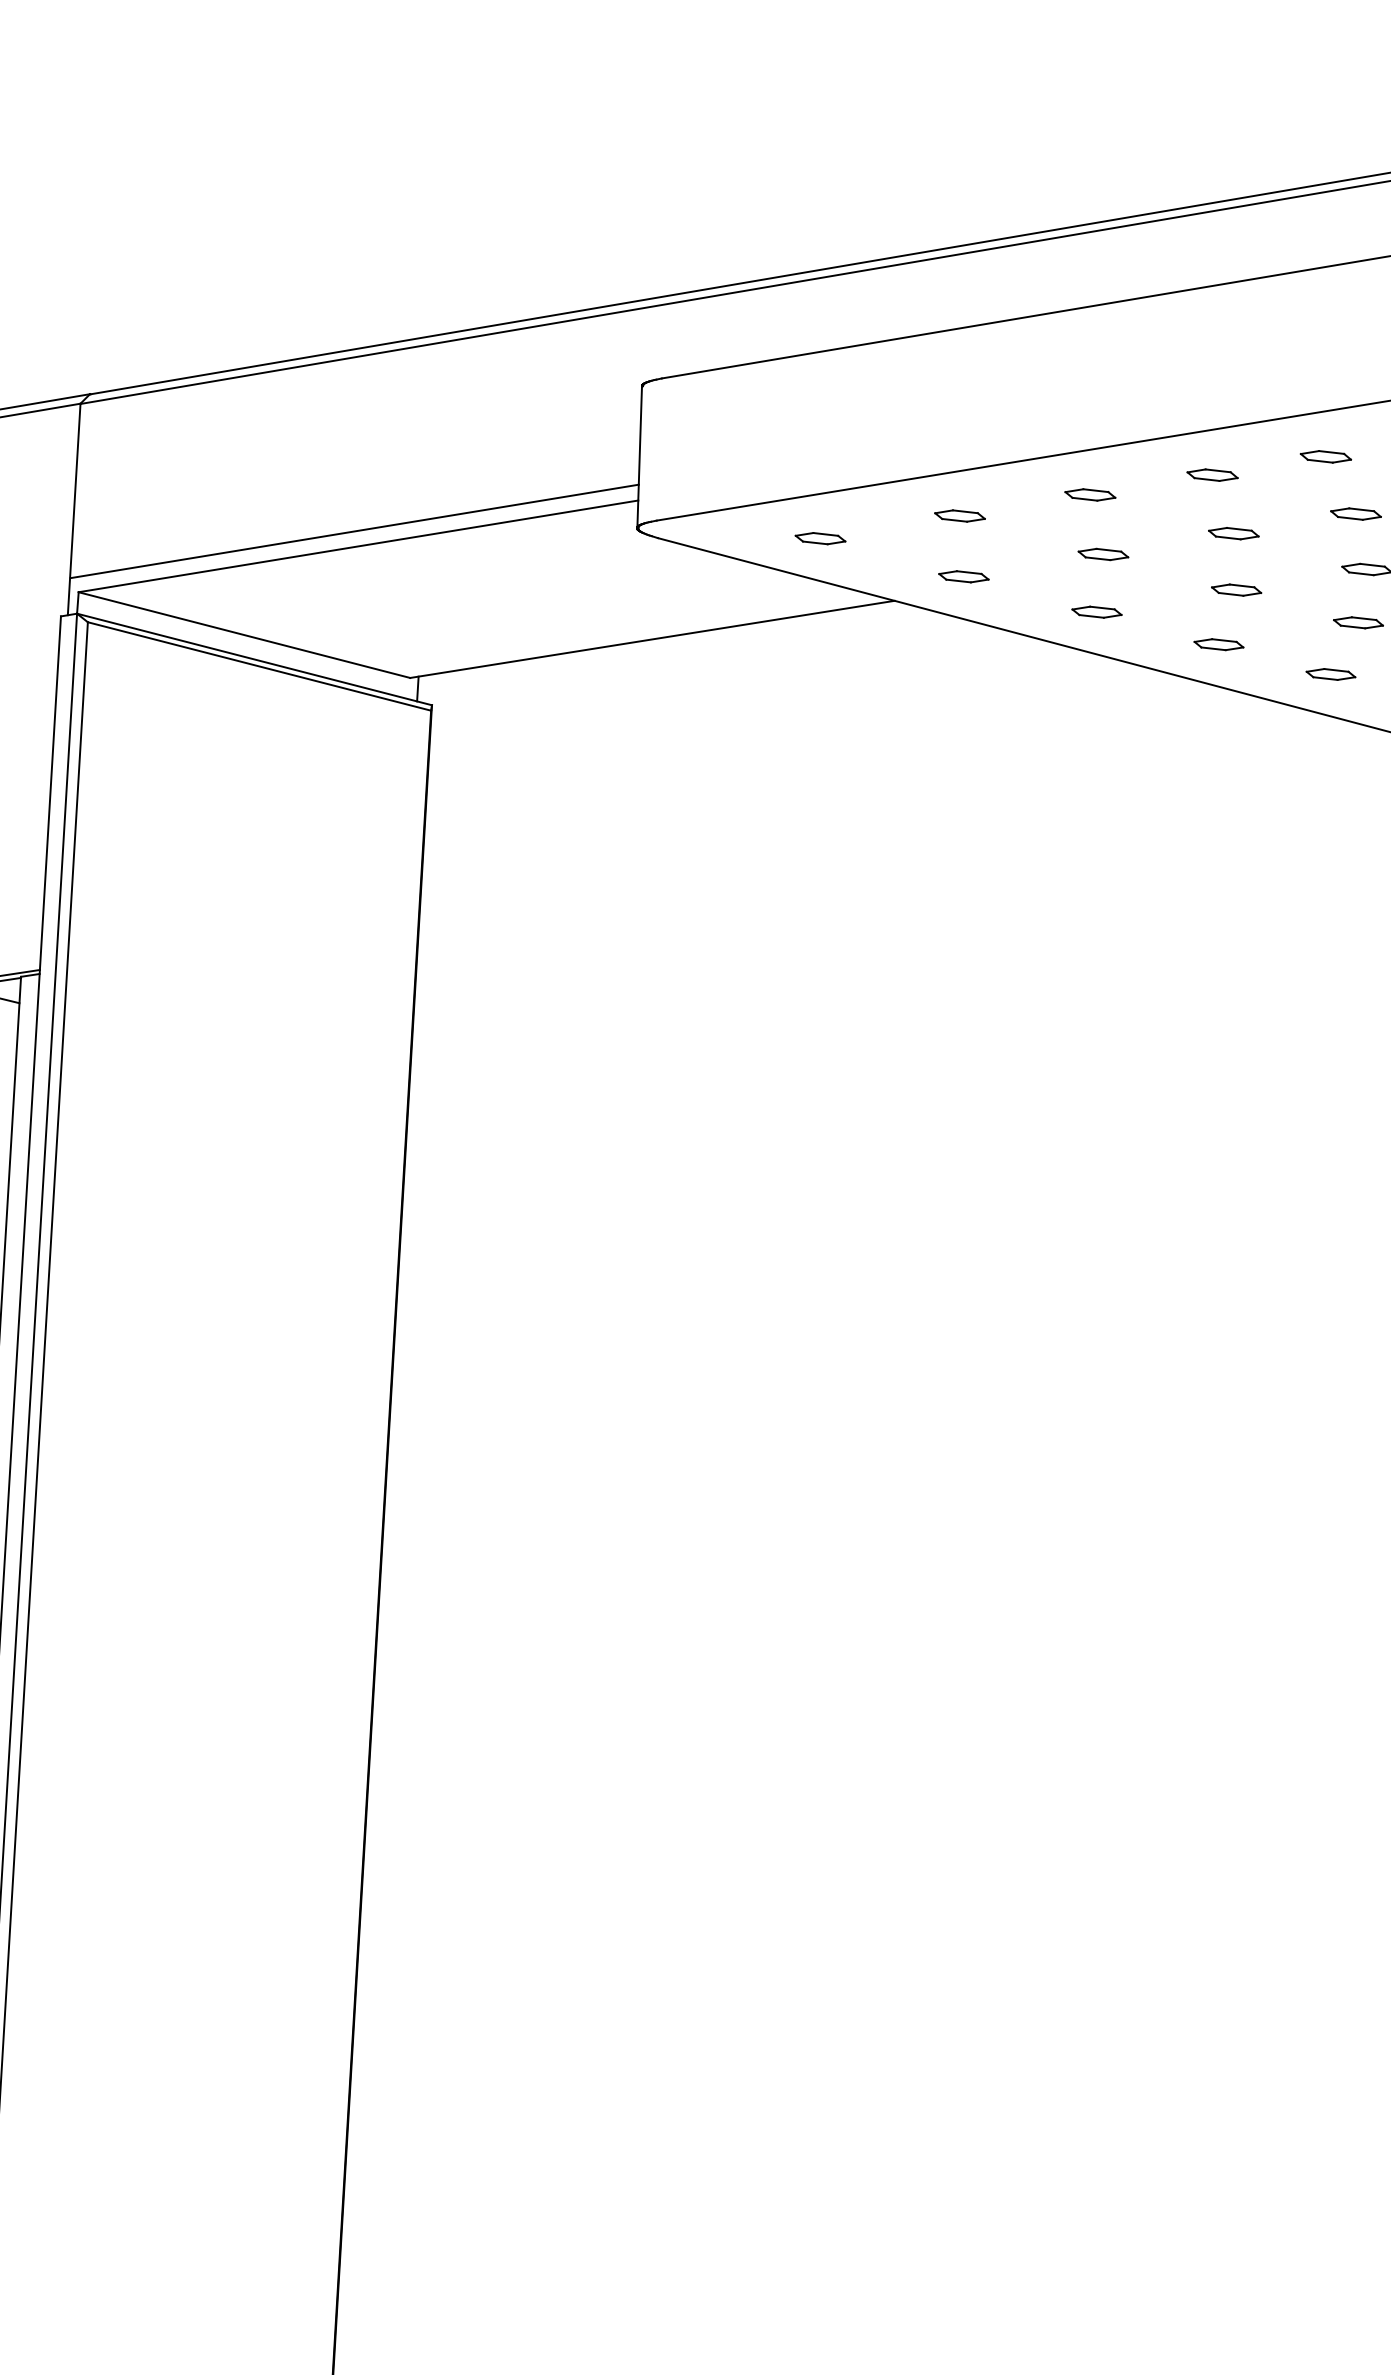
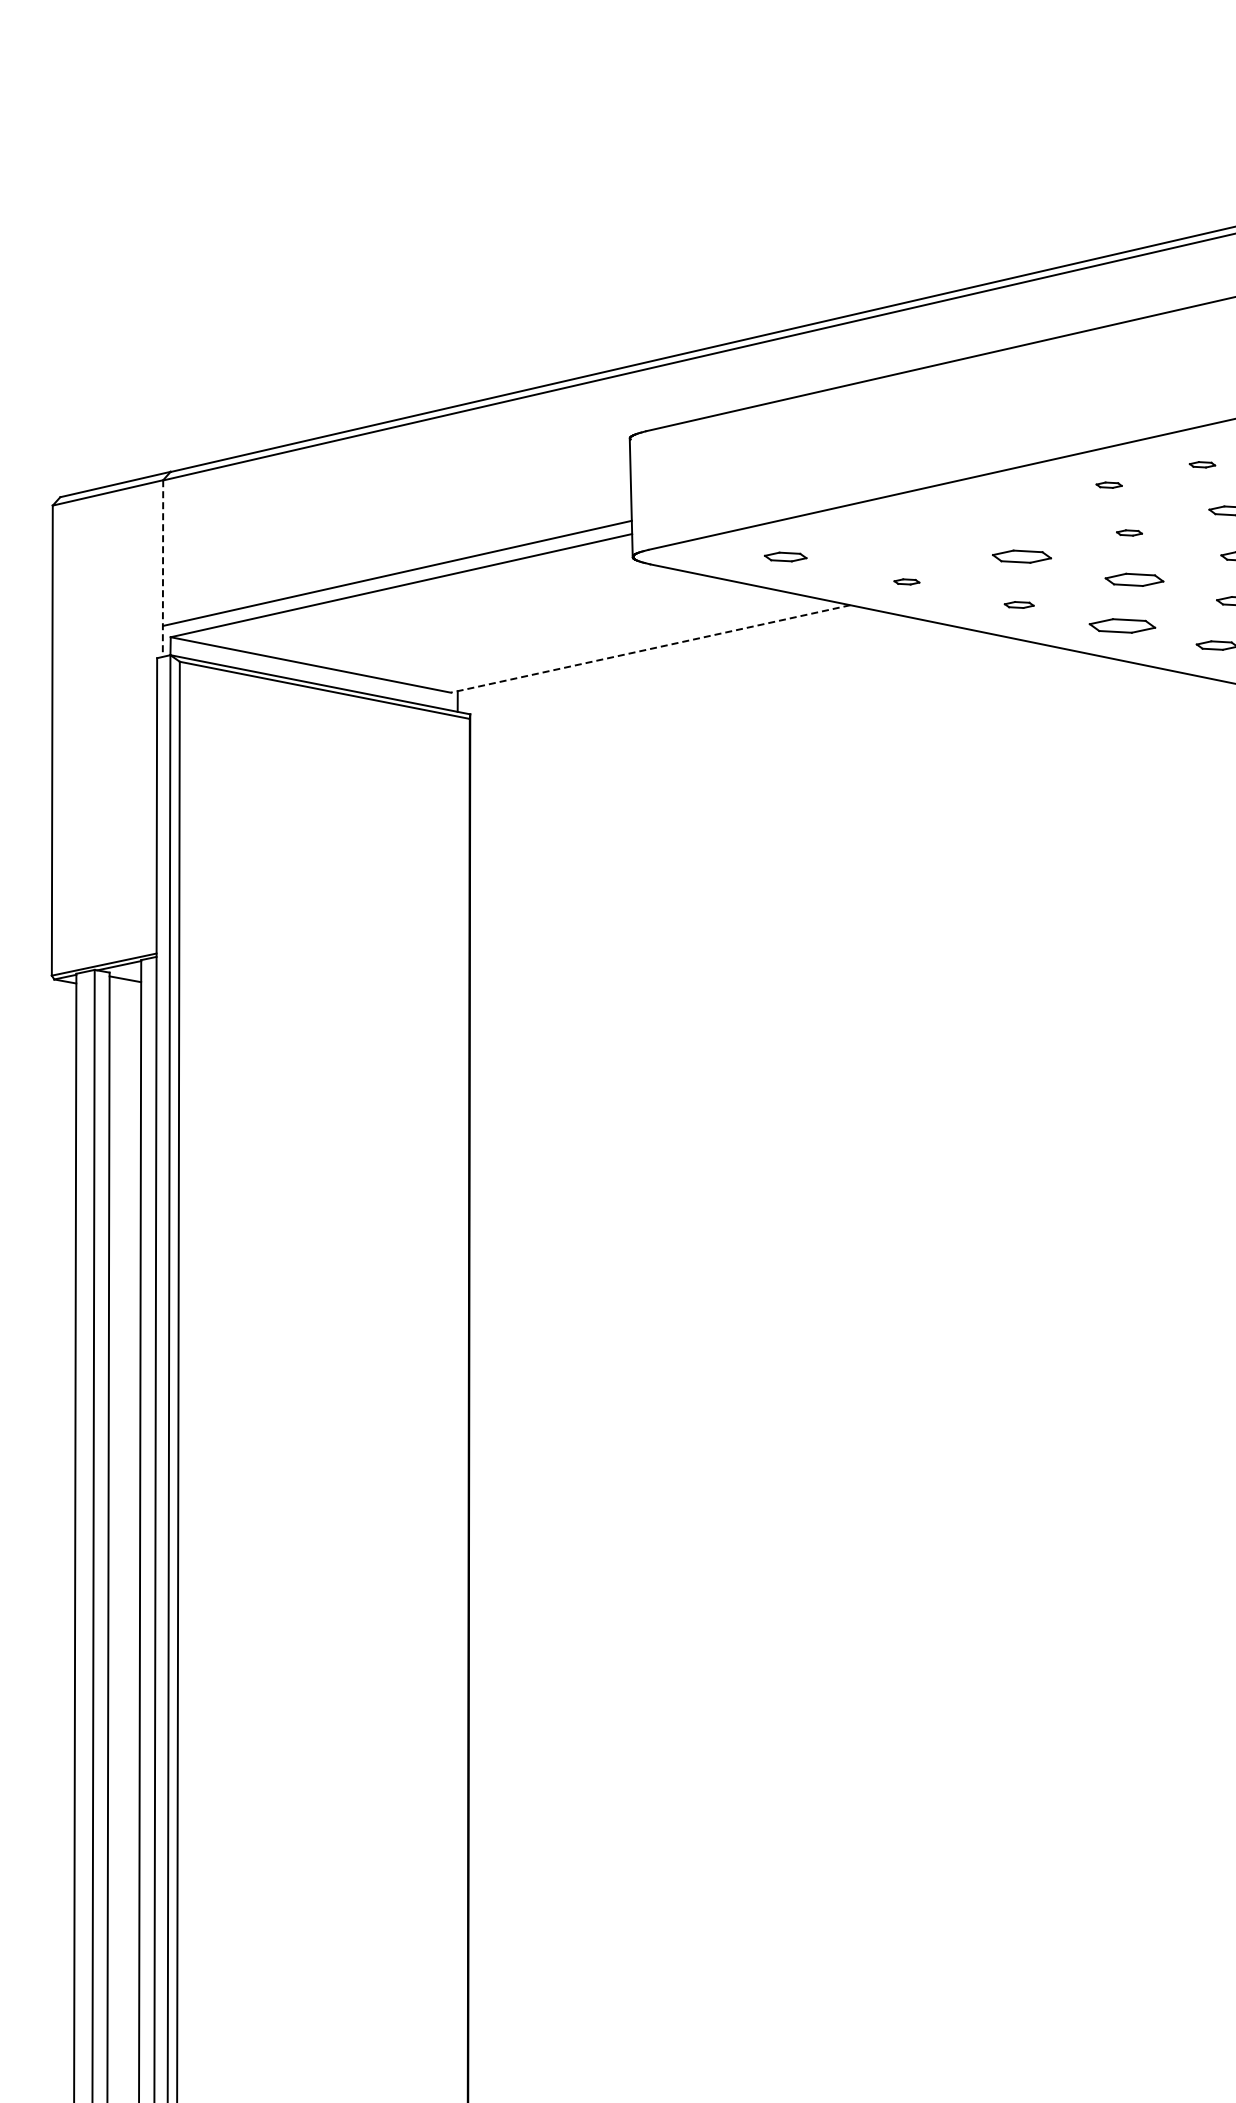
part: (1325, 456) -> (1202, 464), size x0.6
part: (1213, 474) -> (1109, 484), size x0.6
part: (1090, 494) -> (1008, 507), removed
line: (74, 510) -> (163, 569), solid -> dashed
part: (959, 516) -> (900, 531), removed
part: (1233, 533) -> (1129, 532), size x0.6
part: (1102, 554) -> (1021, 556), size x1.4
part: (963, 576) -> (906, 581), size x0.6
part: (1236, 589) -> (1134, 579), size x1.4
part: (1095, 611) -> (1018, 604), size x0.7
line: (652, 640) -> (650, 649), solid -> dashed
part: (1218, 645) -> (1122, 626), size x1.6

